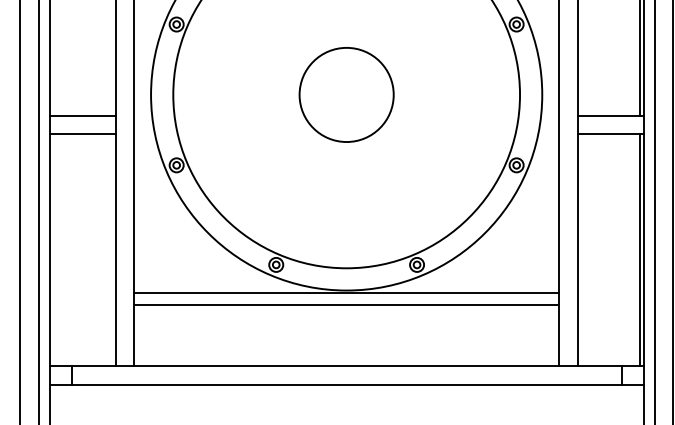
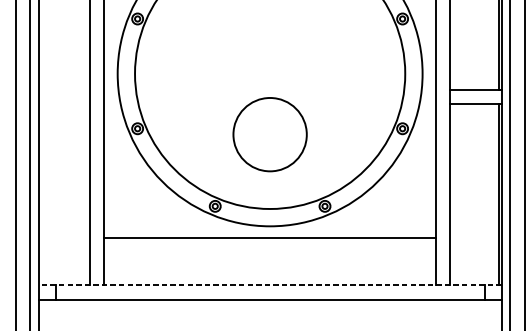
circle: (346, 94) -> (270, 134), moved
line: (82, 115) -> (64, 89), removed
line: (82, 134) -> (64, 104), removed
line: (346, 293) -> (270, 228), removed
line: (346, 366) -> (270, 285), solid -> dashed

